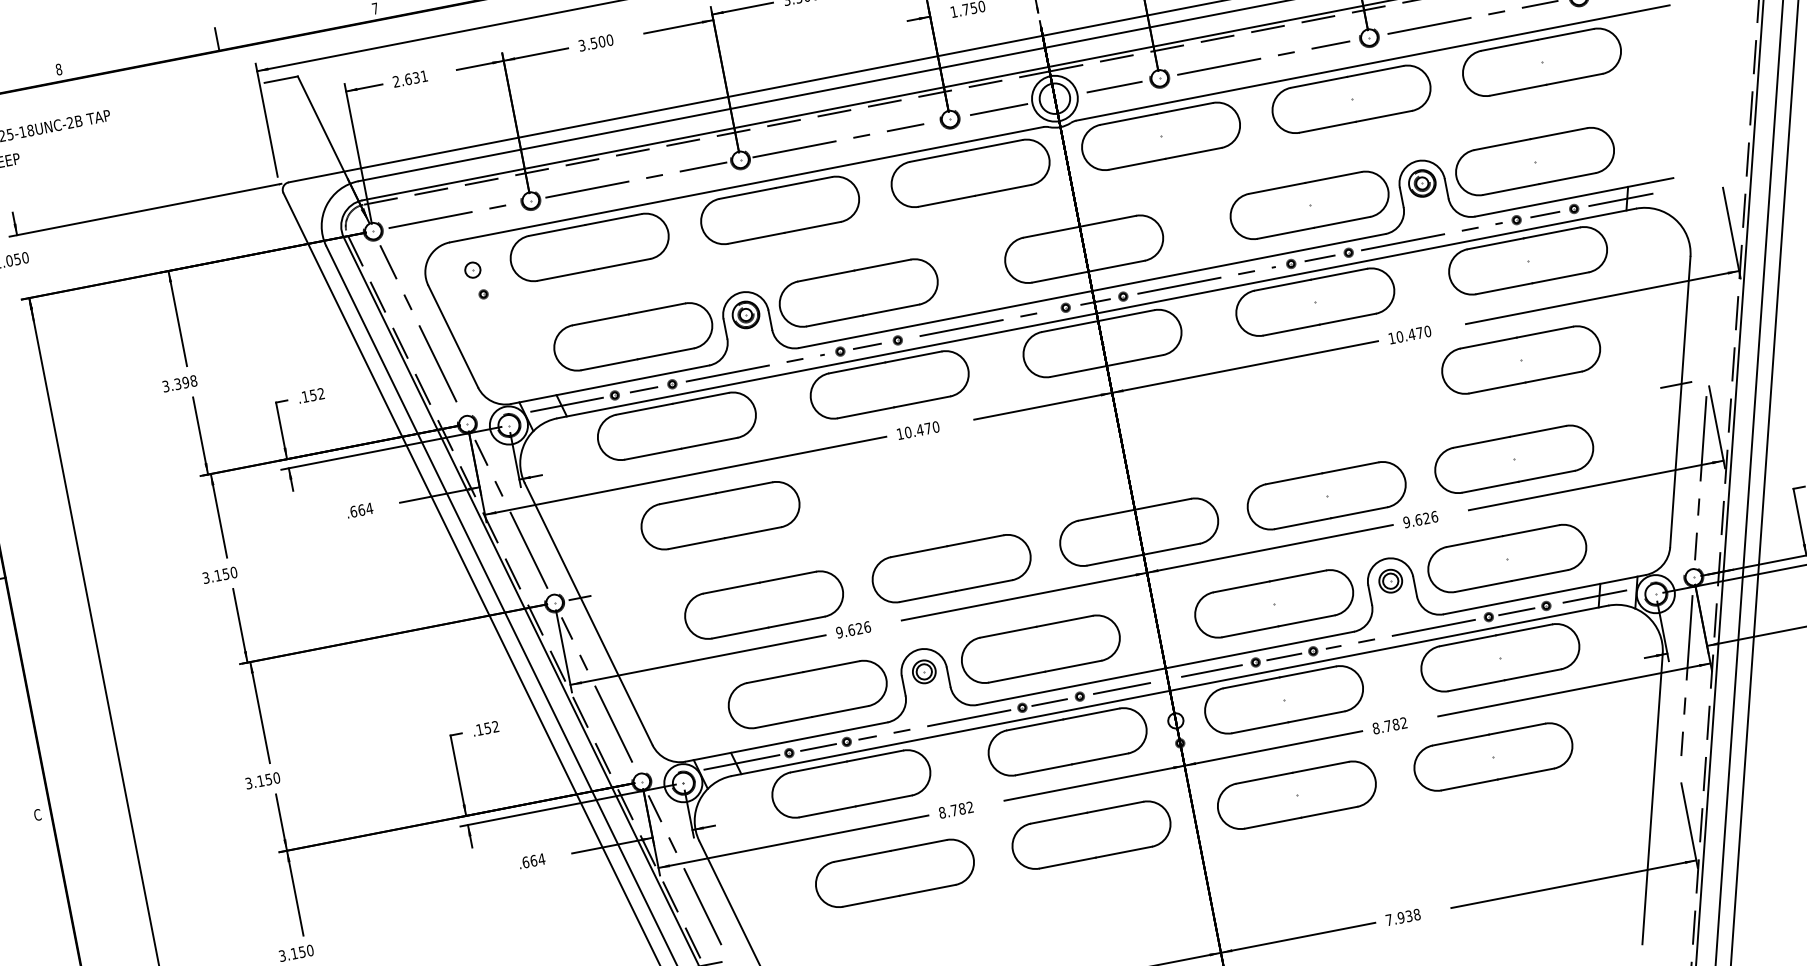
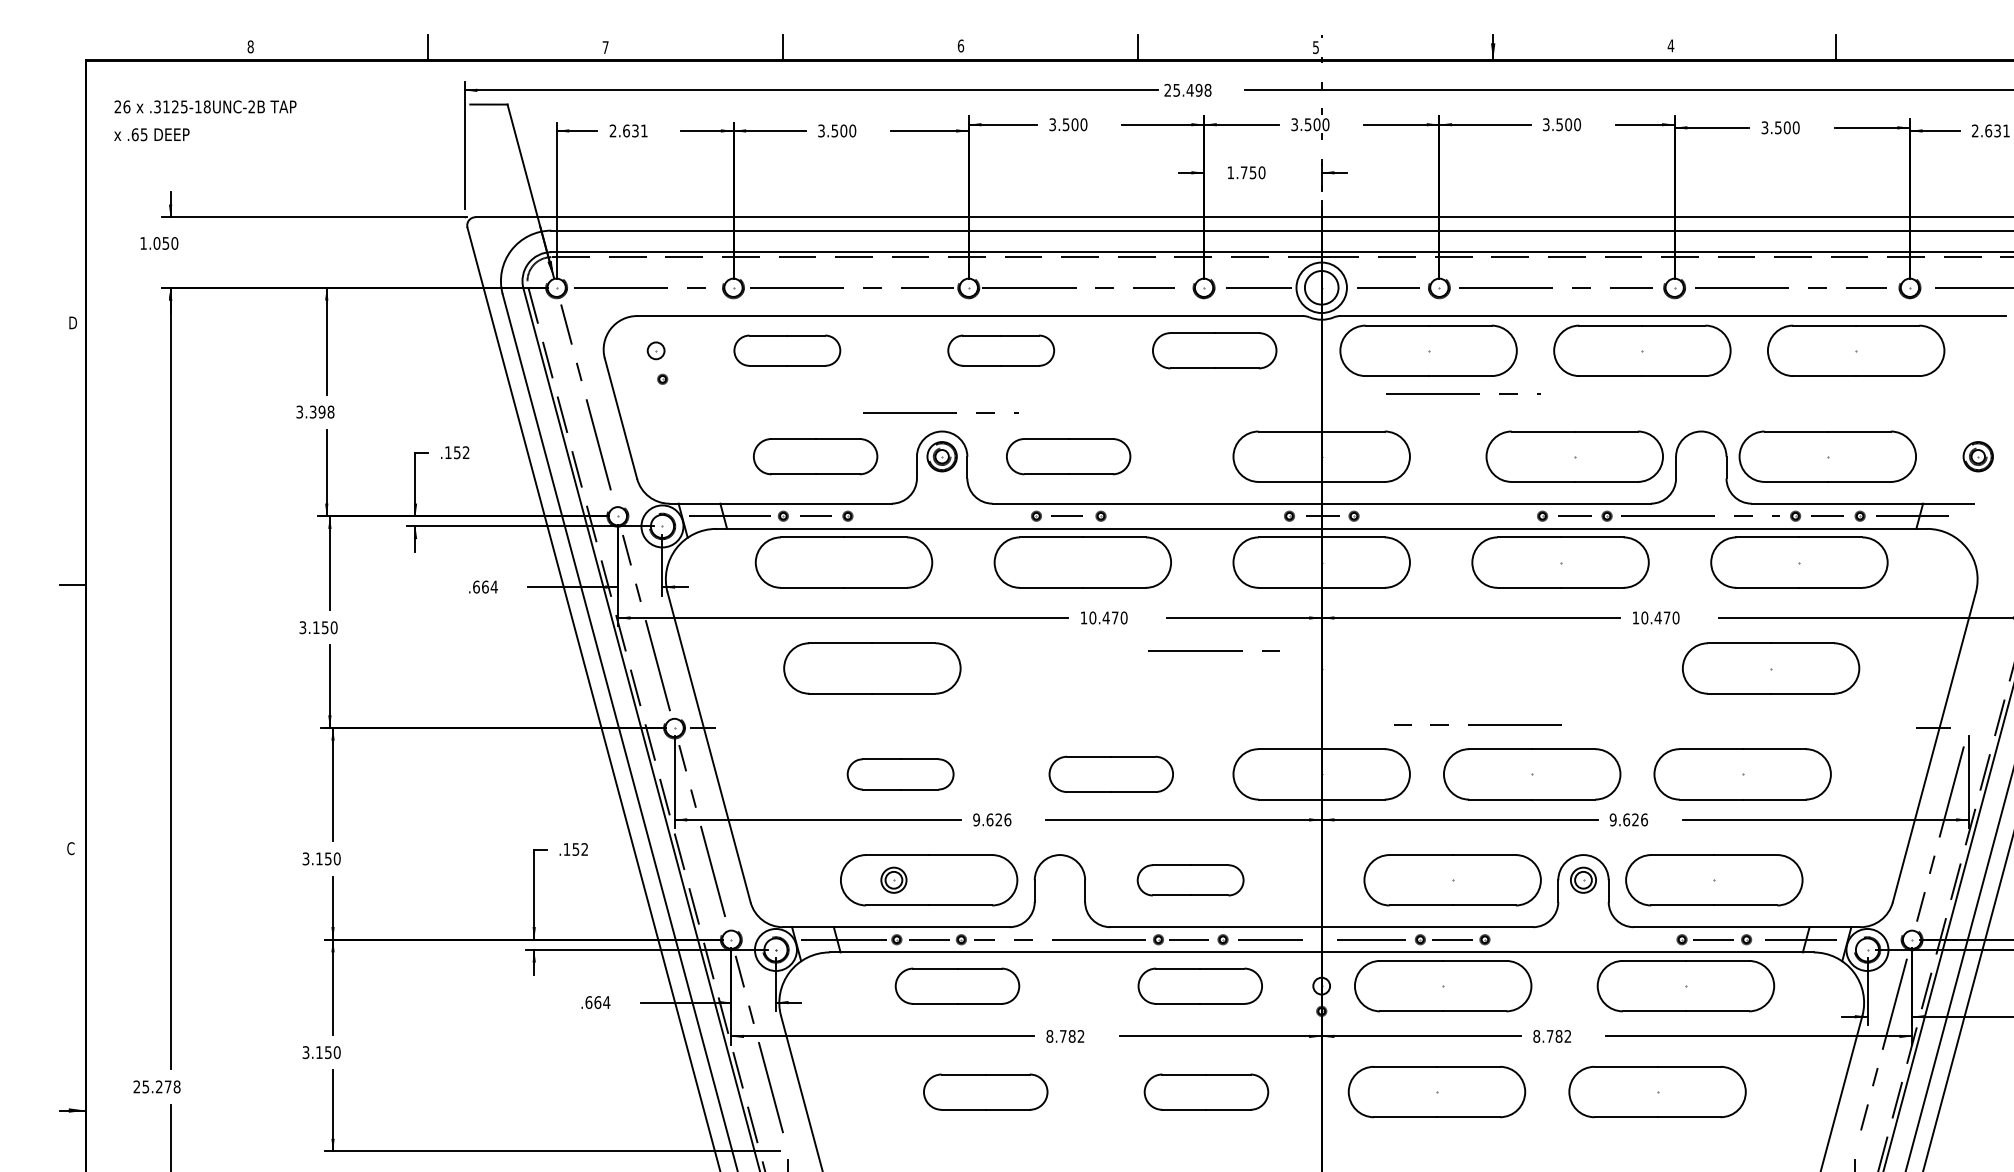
part: (970, 173) -> (1214, 350), size x0.7
part: (1421, 183) -> (1977, 456), moved
part: (780, 210) -> (1001, 350), size x0.6
part: (589, 247) -> (787, 350), size x0.6
line: (1206, 279) -> (1463, 393), moved
part: (858, 292) -> (1068, 456), size x0.7
line: (977, 324) -> (1213, 650), moved
part: (633, 336) -> (815, 456), size x0.7
line: (754, 367) -> (940, 412), moved
part: (951, 568) -> (1111, 774), size x0.7
part: (763, 605) -> (900, 774), size x0.6
line: (1400, 634) -> (1477, 724), moved
part: (1040, 649) -> (1190, 880), size x0.6
part: (923, 671) -> (893, 879), moved
part: (1067, 742) -> (1200, 986), size x0.7
part: (851, 784) -> (957, 986), size x0.7
part: (1091, 835) -> (1206, 1092), size x0.7
part: (894, 873) -> (985, 1092), size x0.7

